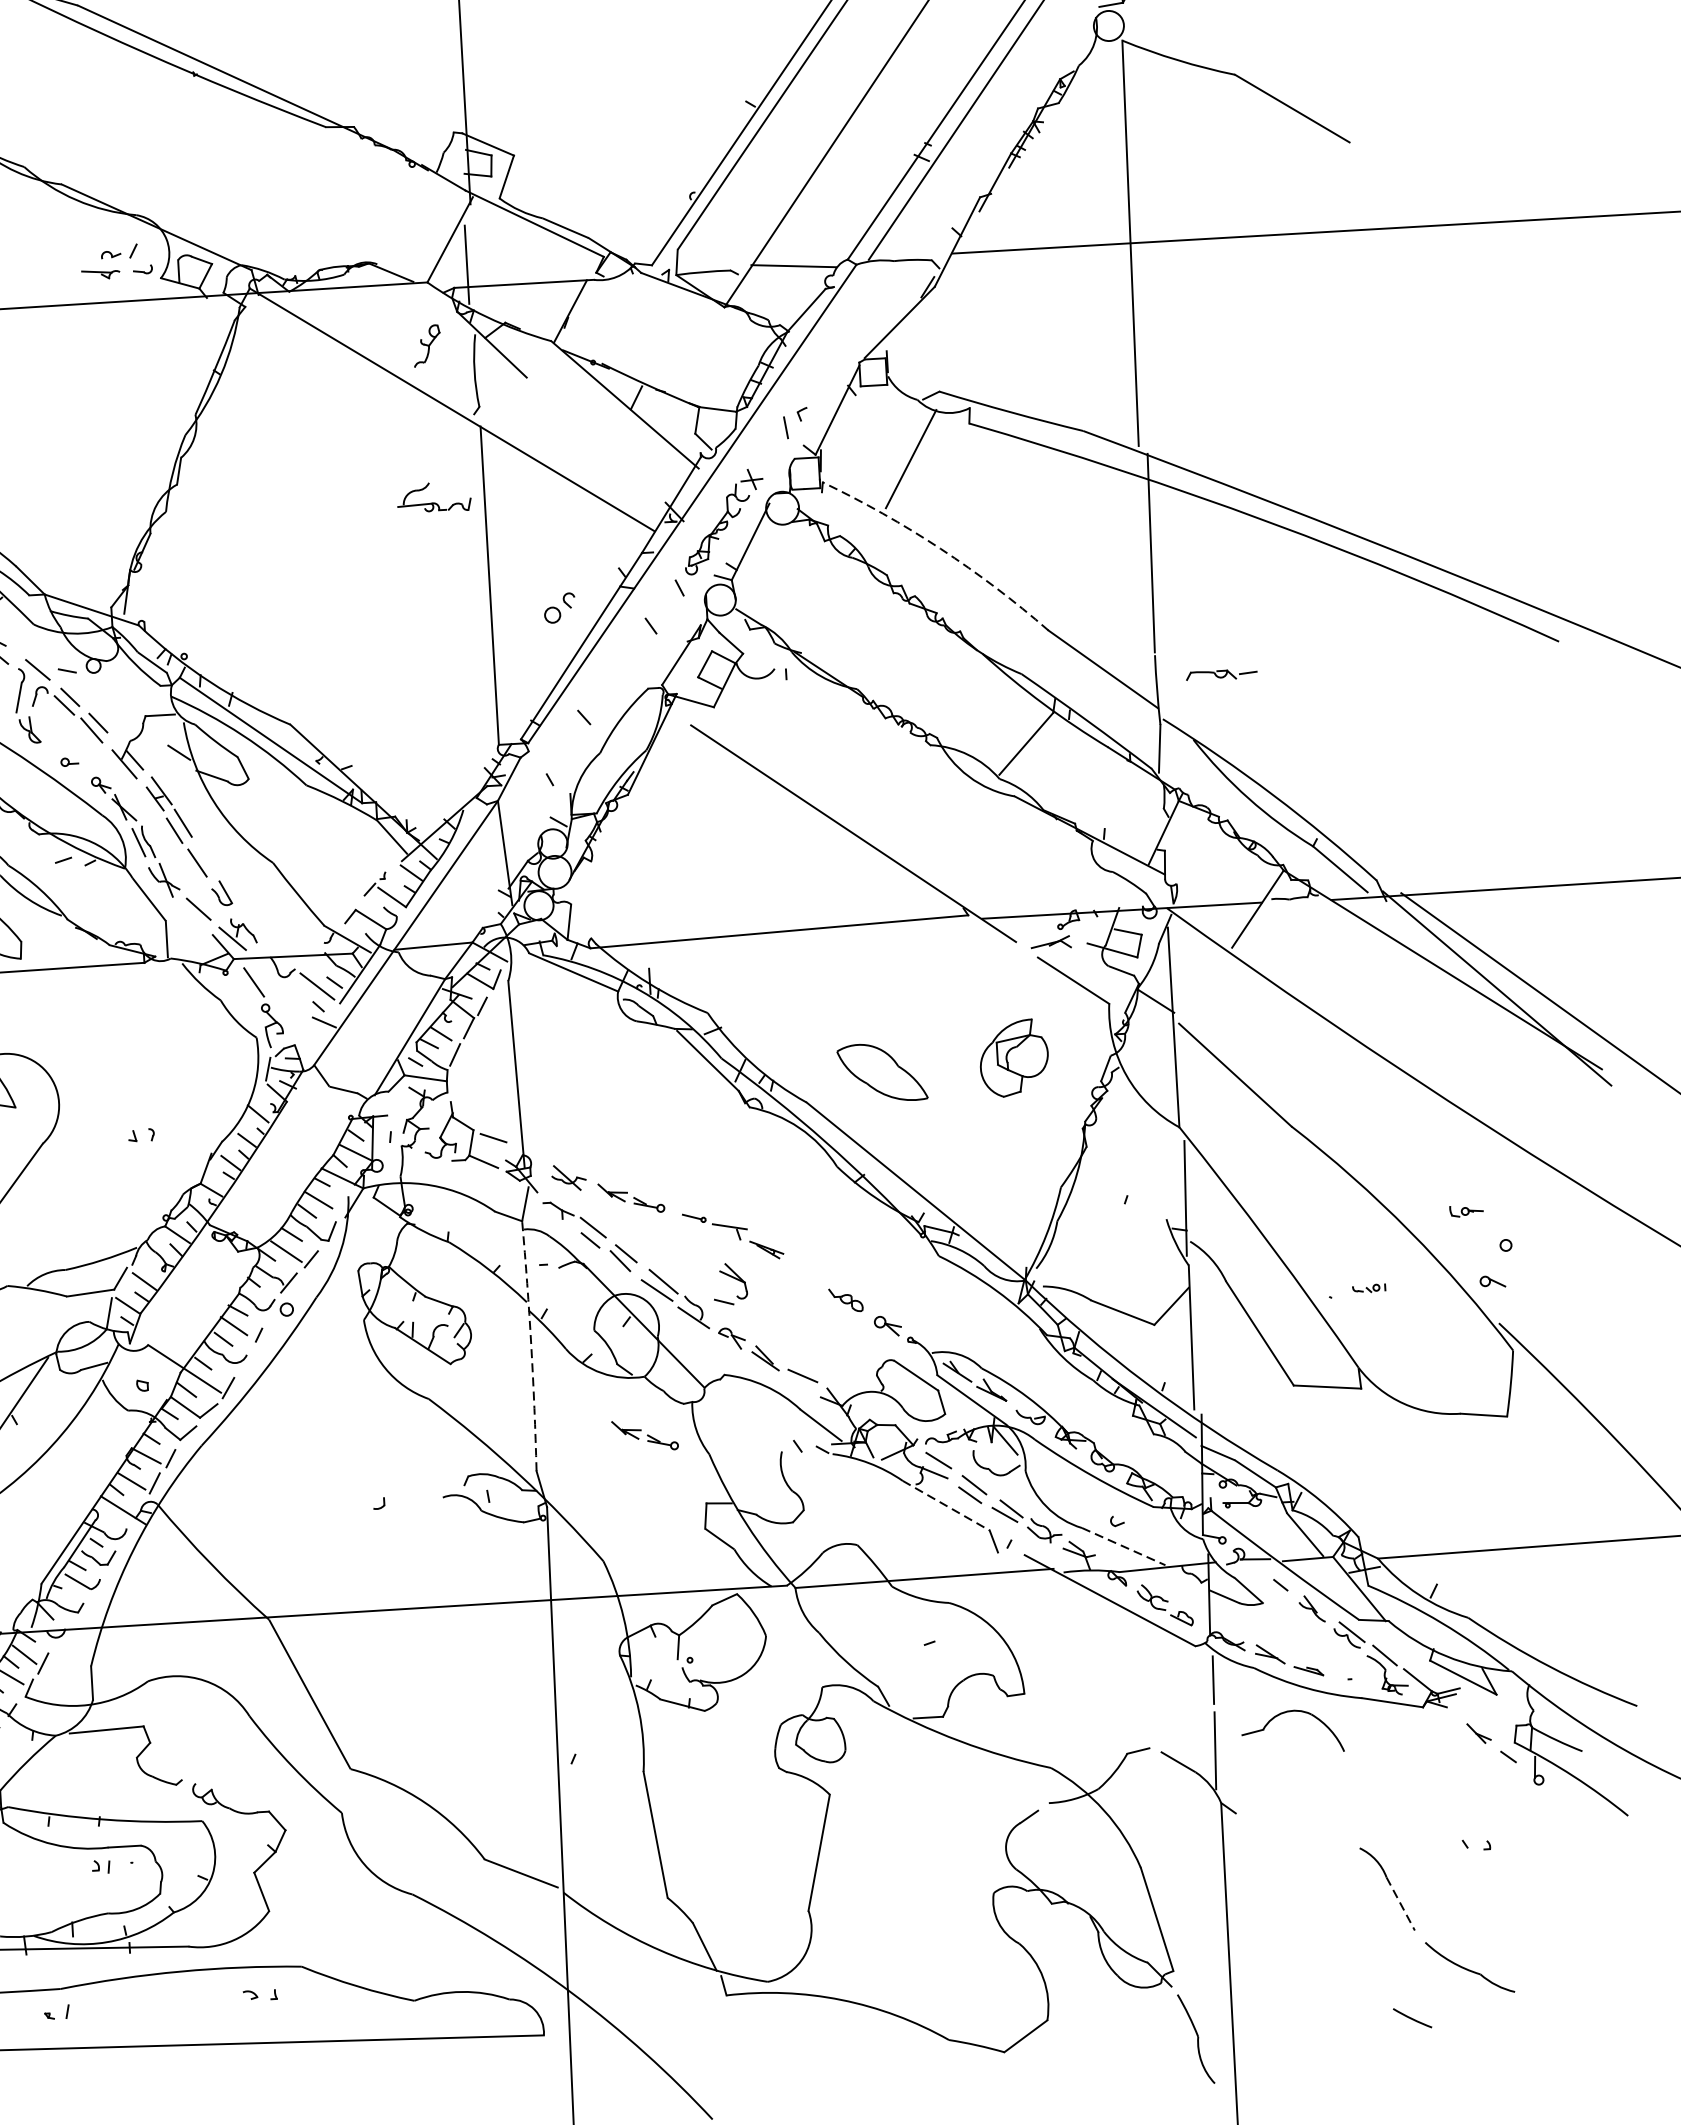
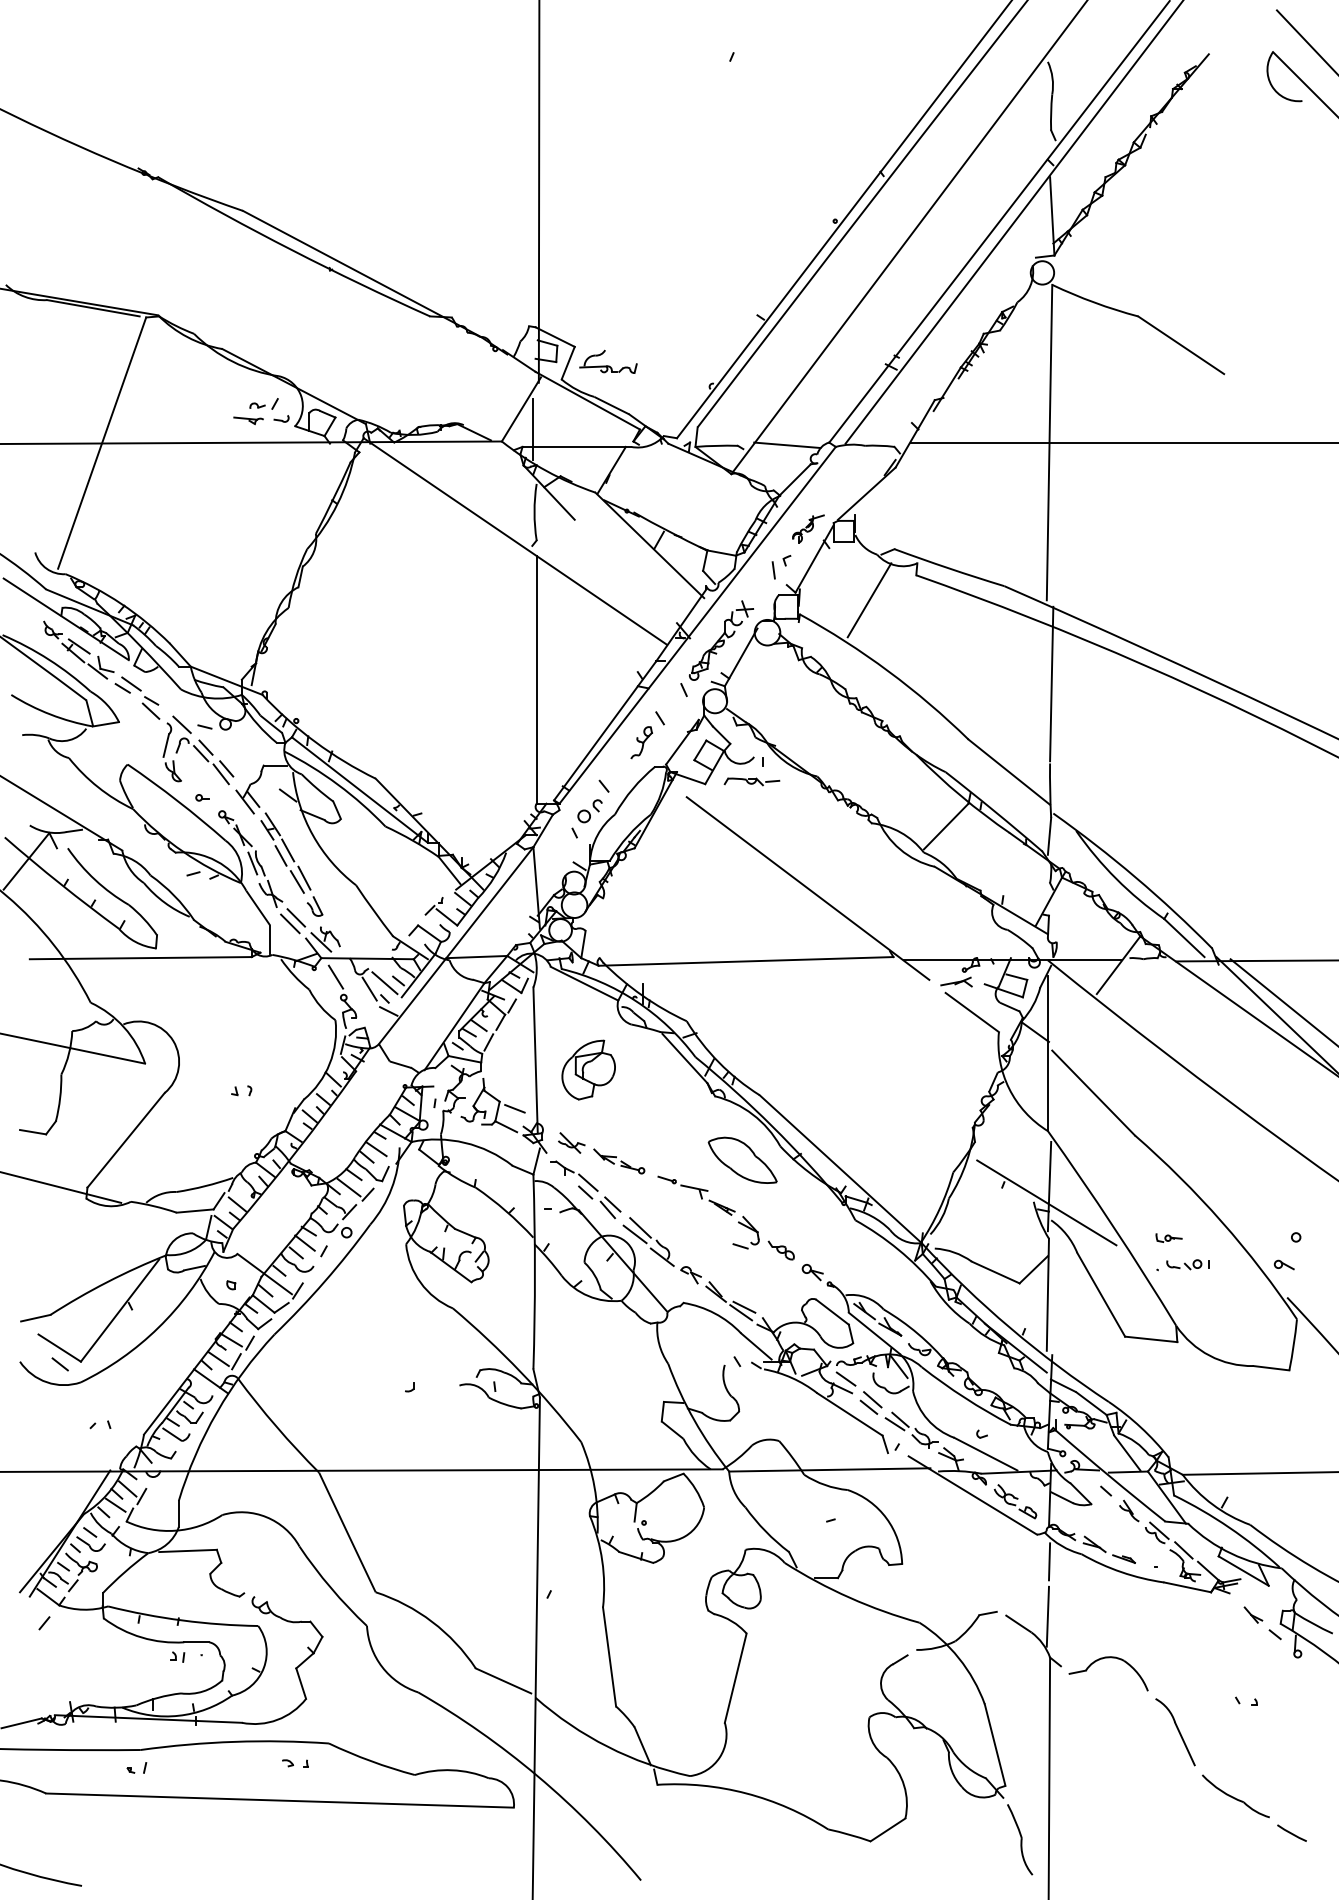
part: (426, 345) -> (641, 742), moved
part: (827, 371) -> (808, 528), added
part: (434, 497) -> (608, 361), moved
arc: (940, 549) -> (888, 671), dashed -> solid
part: (559, 608) -> (589, 811), moved
part: (1221, 674) -> (751, 781), moved
line: (206, 856) -> (304, 877), added
line: (191, 916) -> (290, 923), added
line: (297, 994) -> (369, 988), added
part: (1013, 1057) -> (588, 1069), moved
part: (882, 1071) -> (742, 1159), moved
part: (1465, 1210) -> (1168, 1237), moved
line: (1182, 1219) -> (1046, 1202), added
part: (729, 1283) -> (745, 1232), moved
part: (1368, 1288) -> (1187, 1264), size x1.67
arc: (530, 1345) -> (534, 1271), dashed -> solid
line: (799, 1382) -> (741, 1312), added
part: (645, 1435) -> (619, 1346), removed
line: (945, 1505) -> (849, 1414), dashed -> solid
line: (1123, 1547) -> (985, 1454), dashed -> solid
part: (1291, 1712) -> (1108, 1658), moved
line: (1401, 1904) -> (1185, 1744), dashed -> solid
line: (1411, 2017) -> (1291, 1832), moved

